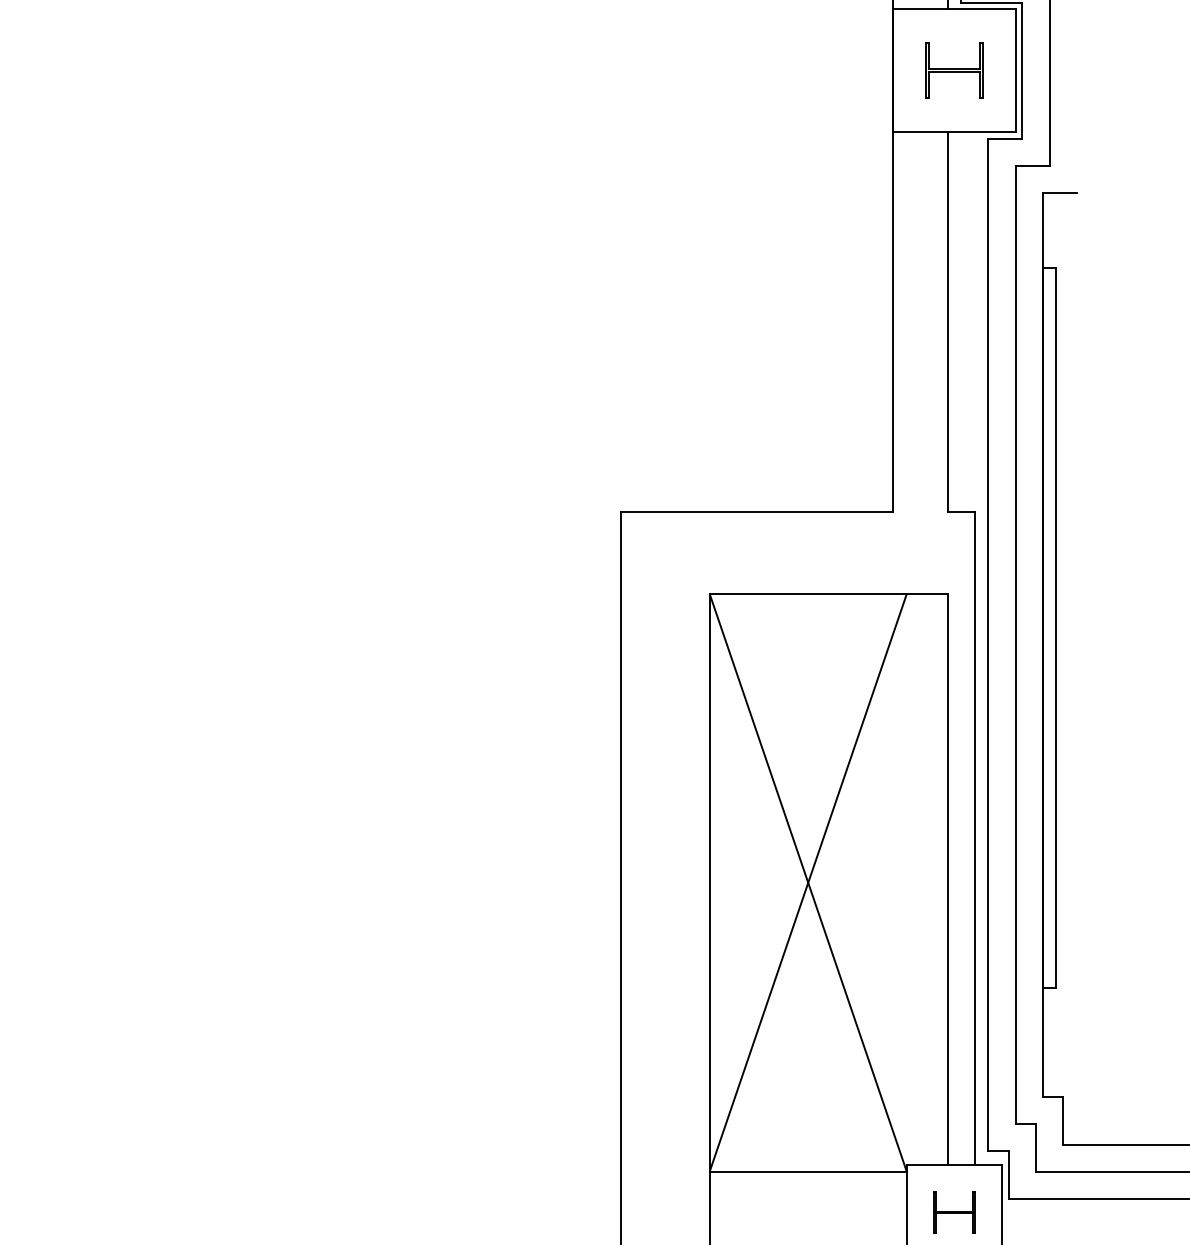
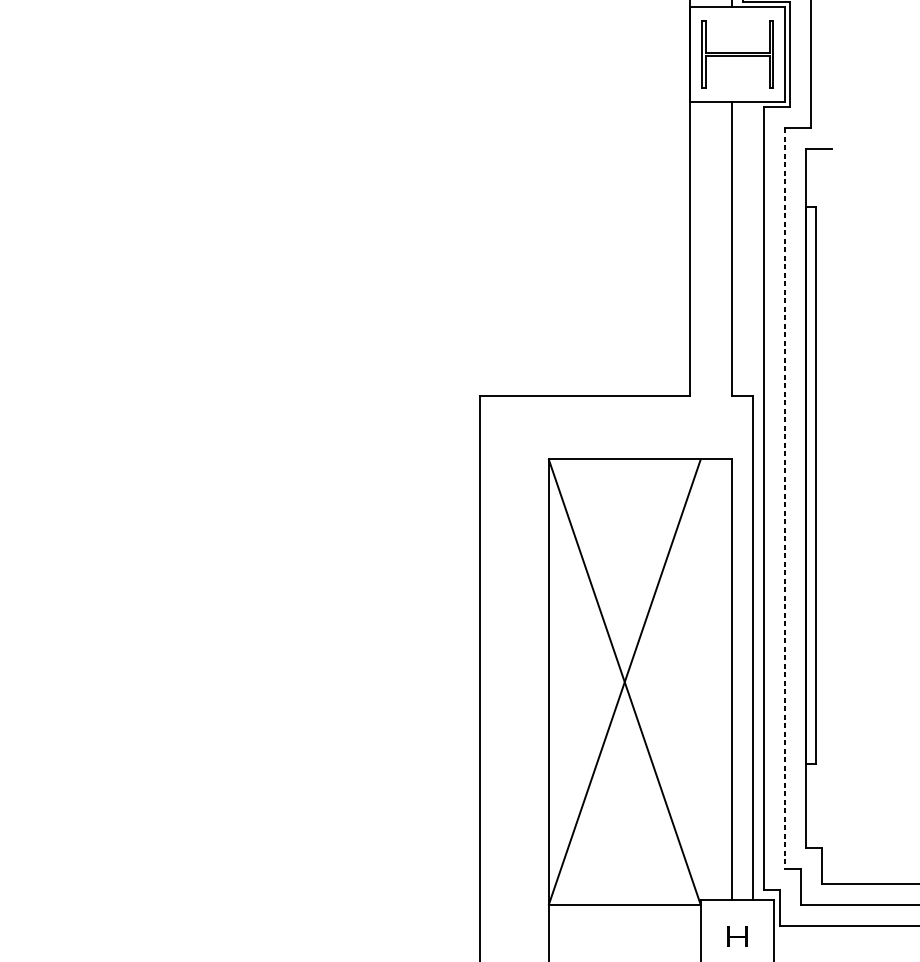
part: (954, 70) -> (737, 54), size x1.6
line: (1015, 645) -> (784, 498), solid -> dashed
part: (954, 1212) -> (737, 936), size x0.6

